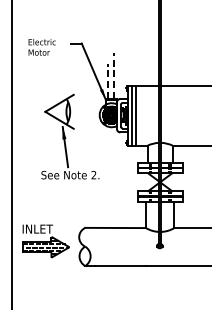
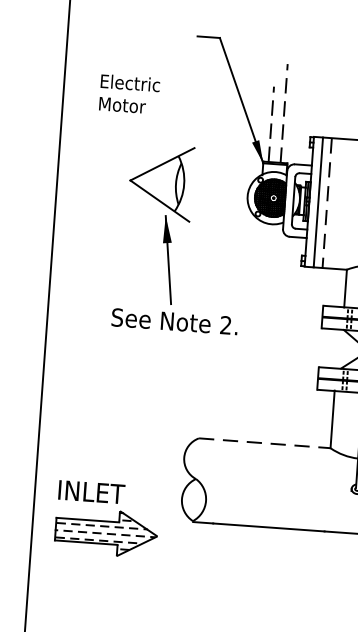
text: (41, 47) -> (128, 94), moved
line: (136, 115) -> (327, 202), solid -> dashed
line: (116, 227) -> (266, 442), solid -> dashed
part: (45, 241) -> (106, 520), moved

